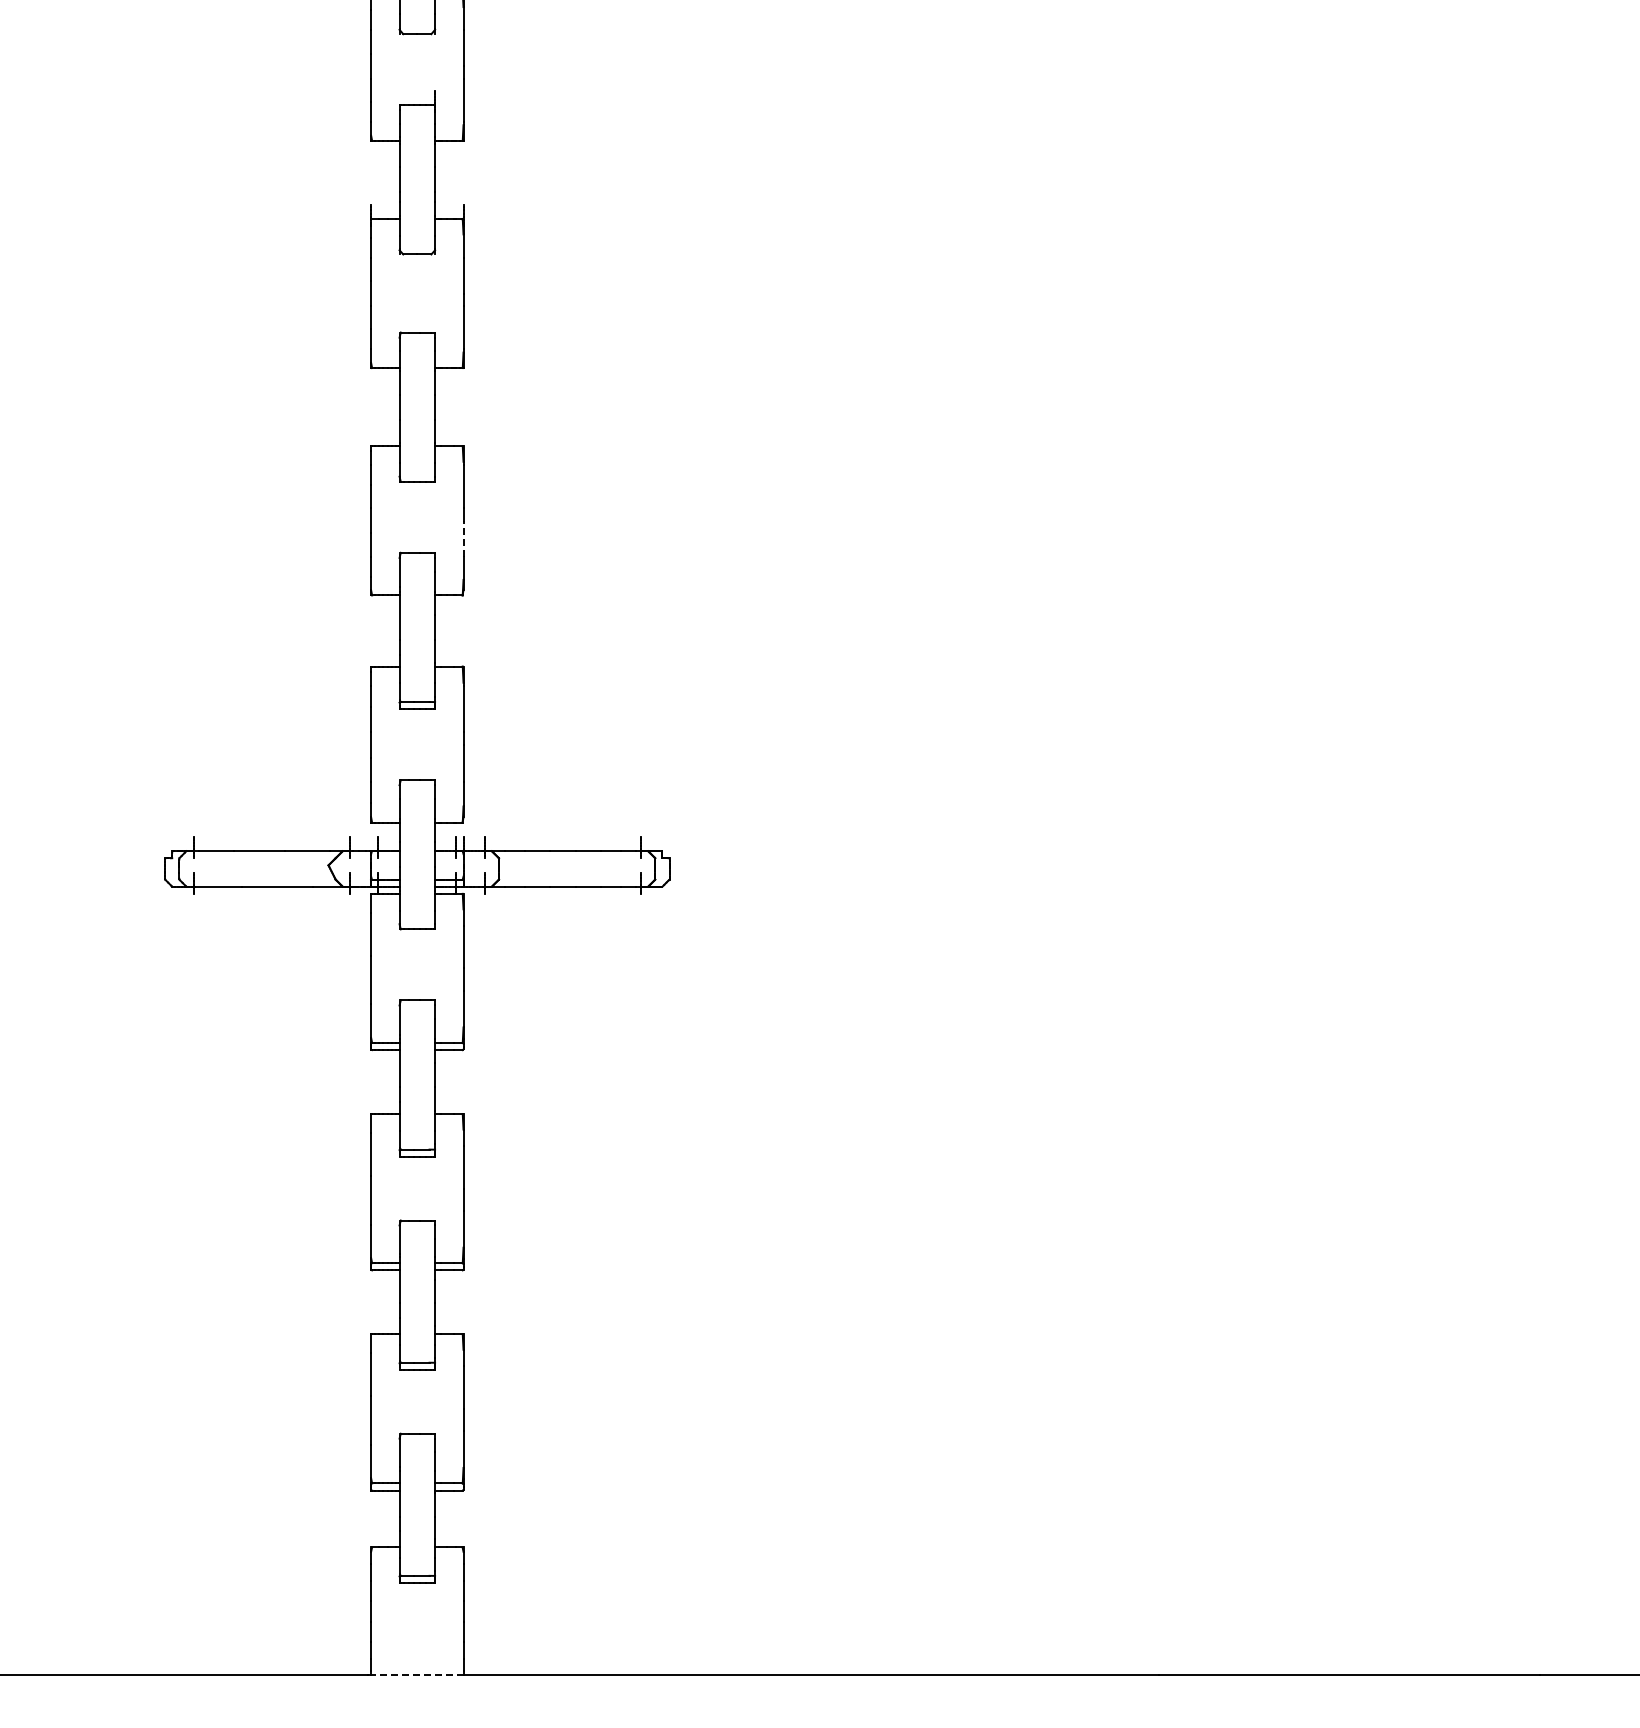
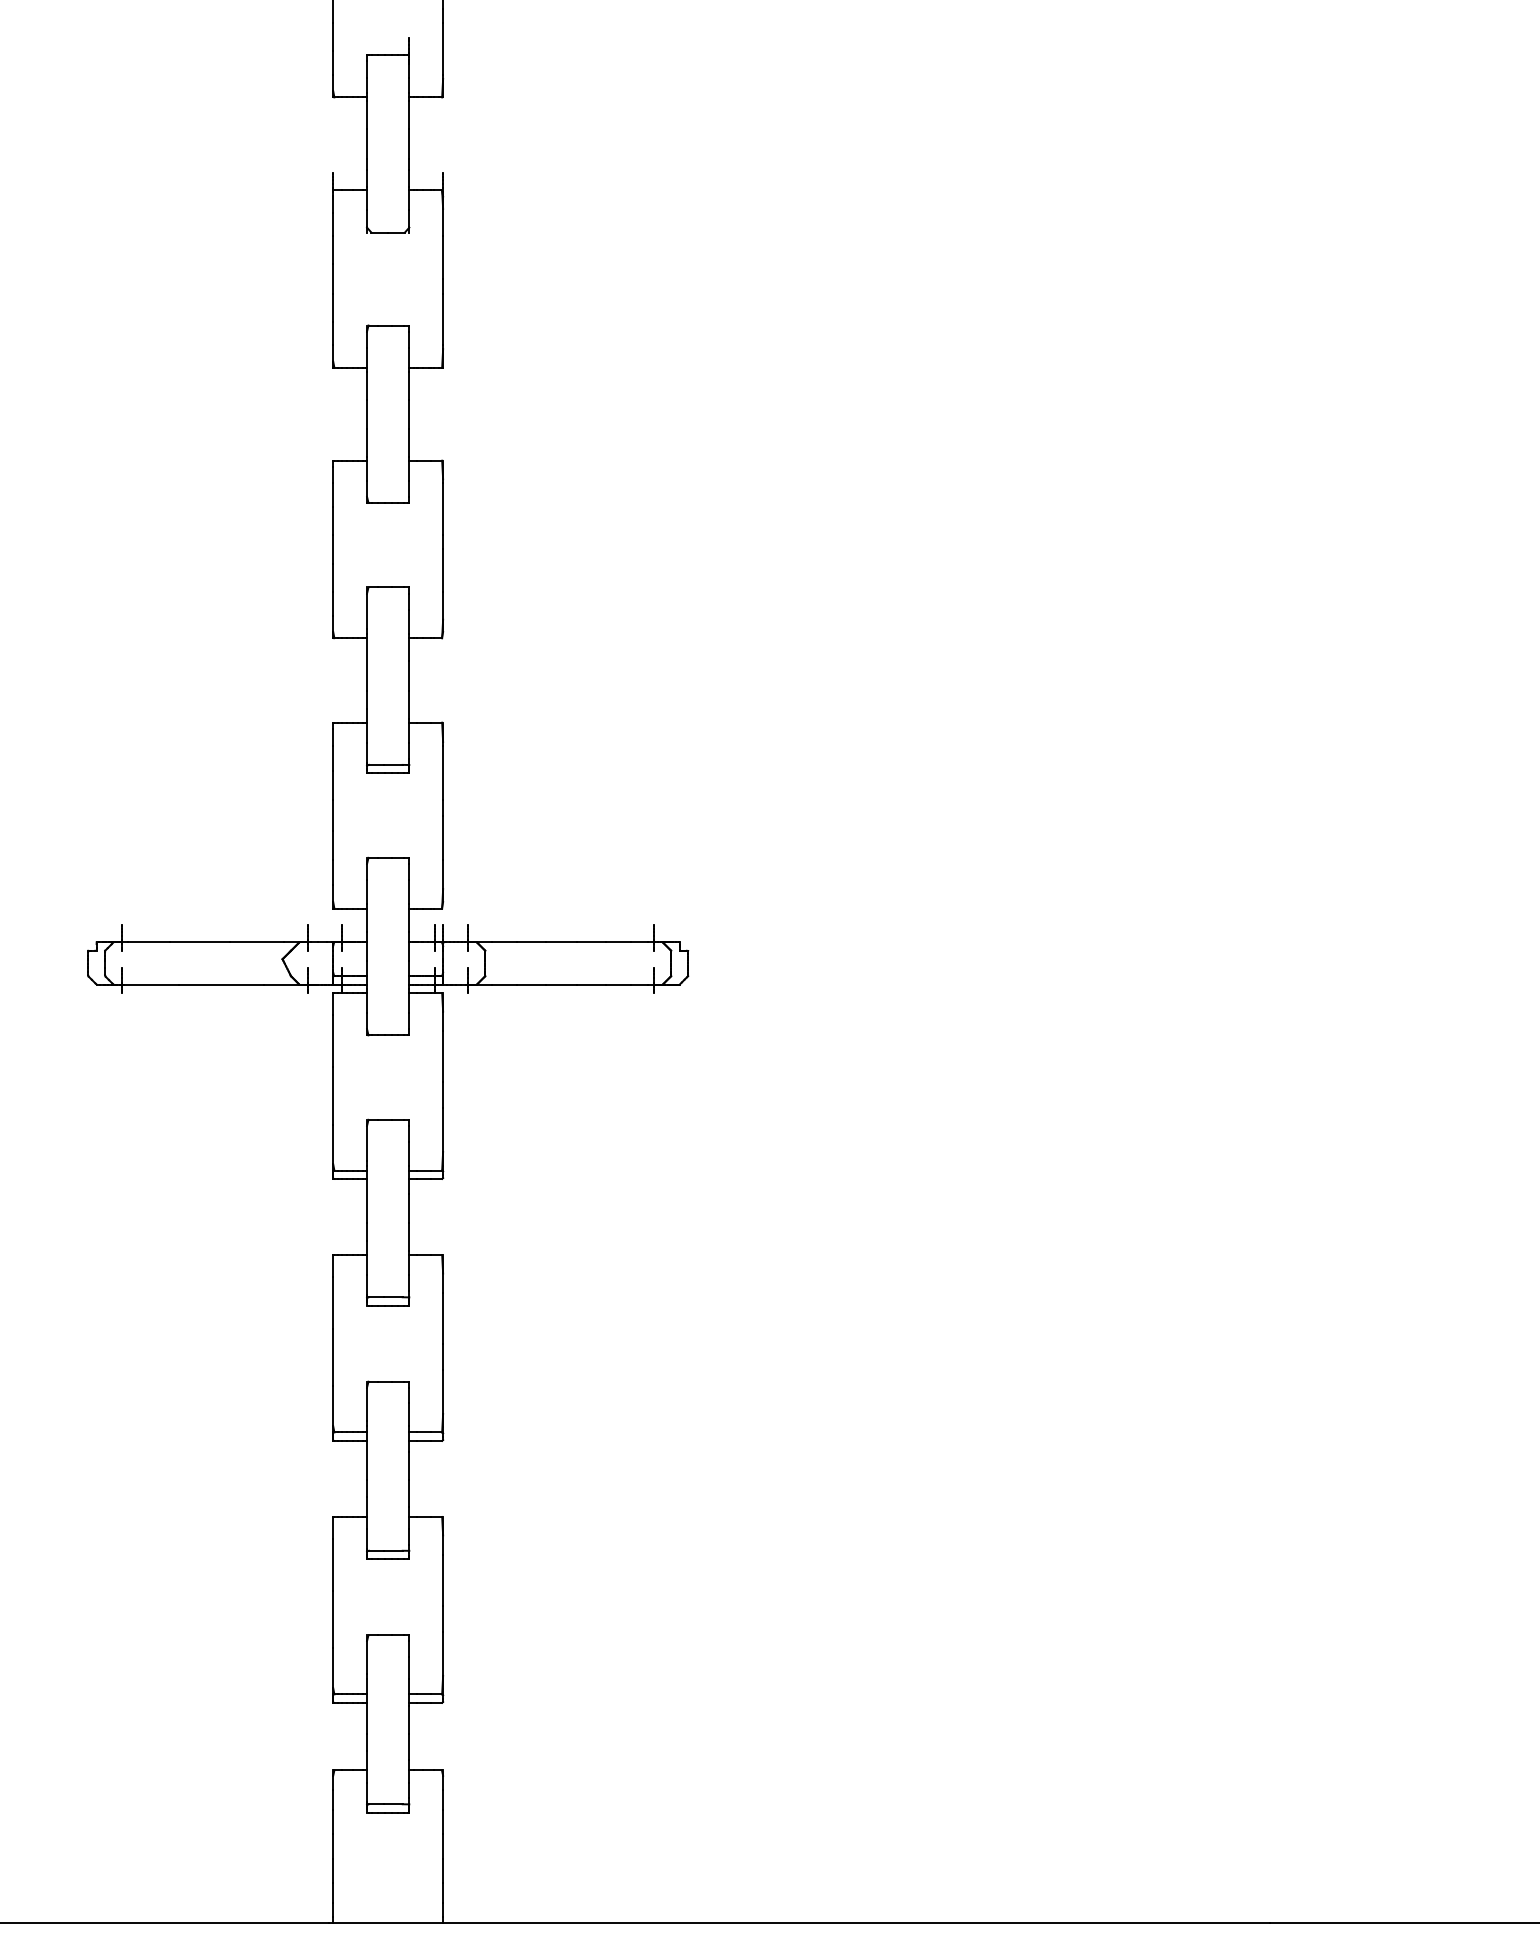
line: (463, 538) -> (443, 570), dashed -> solid
line: (416, 1675) -> (387, 1922), dashed -> solid

